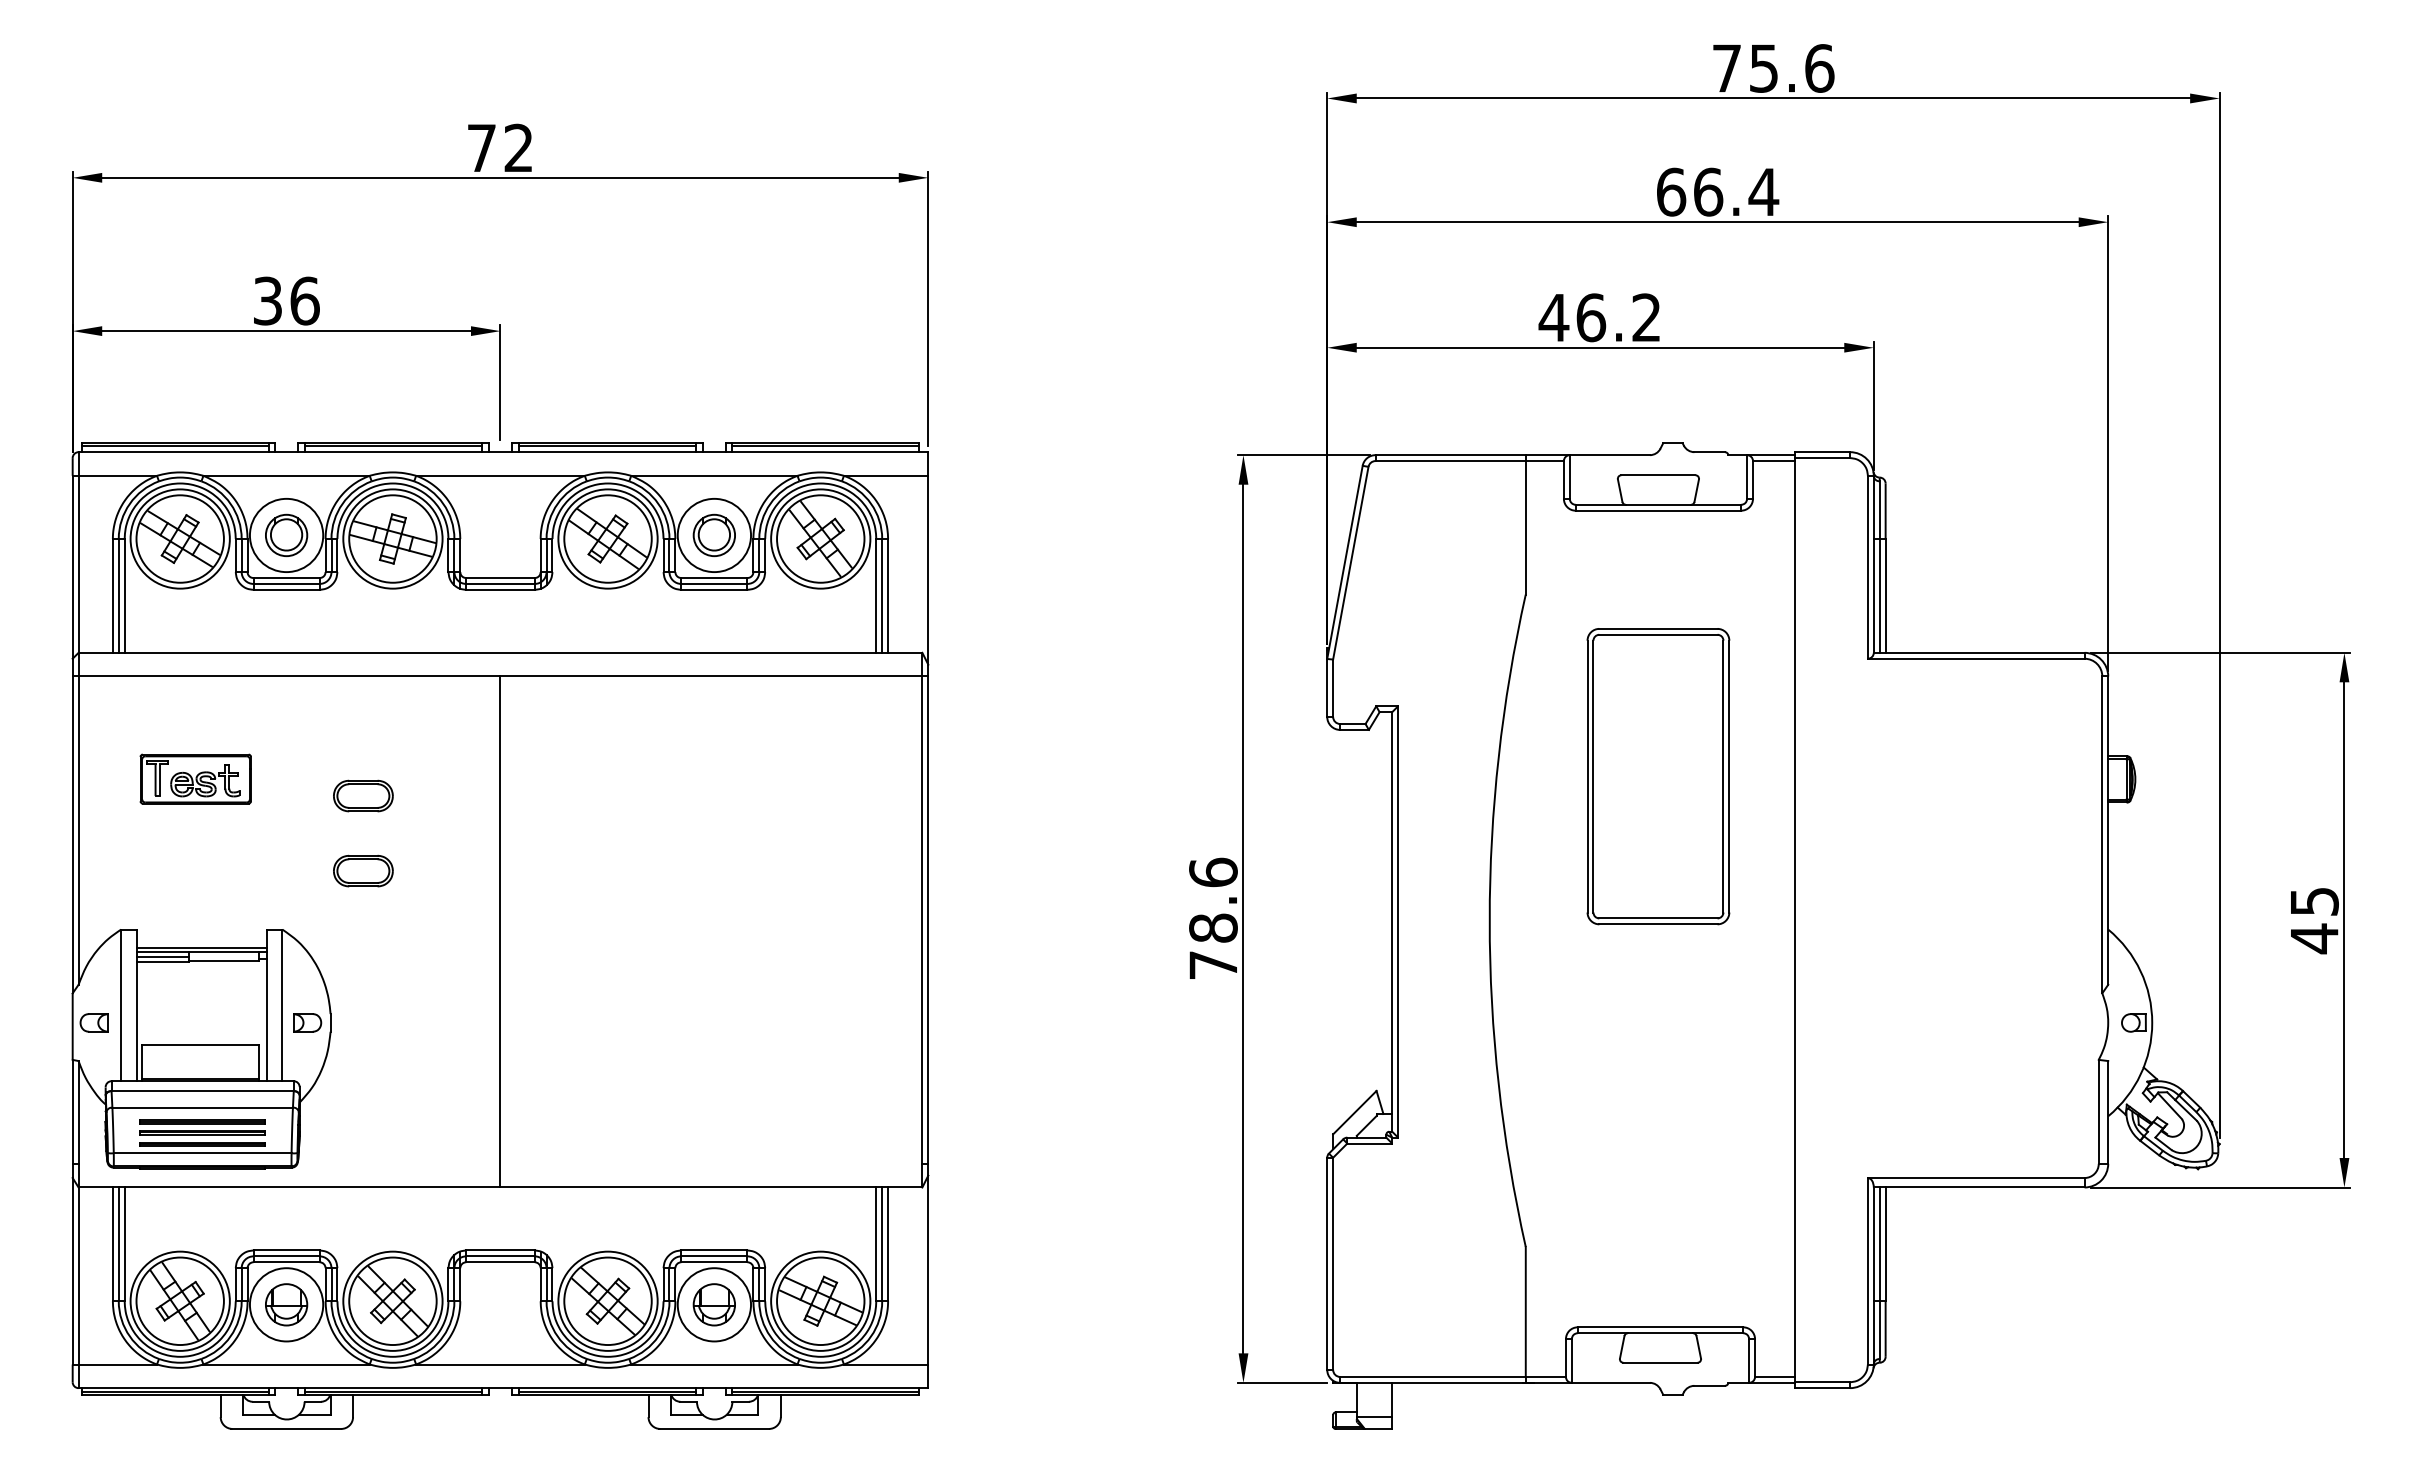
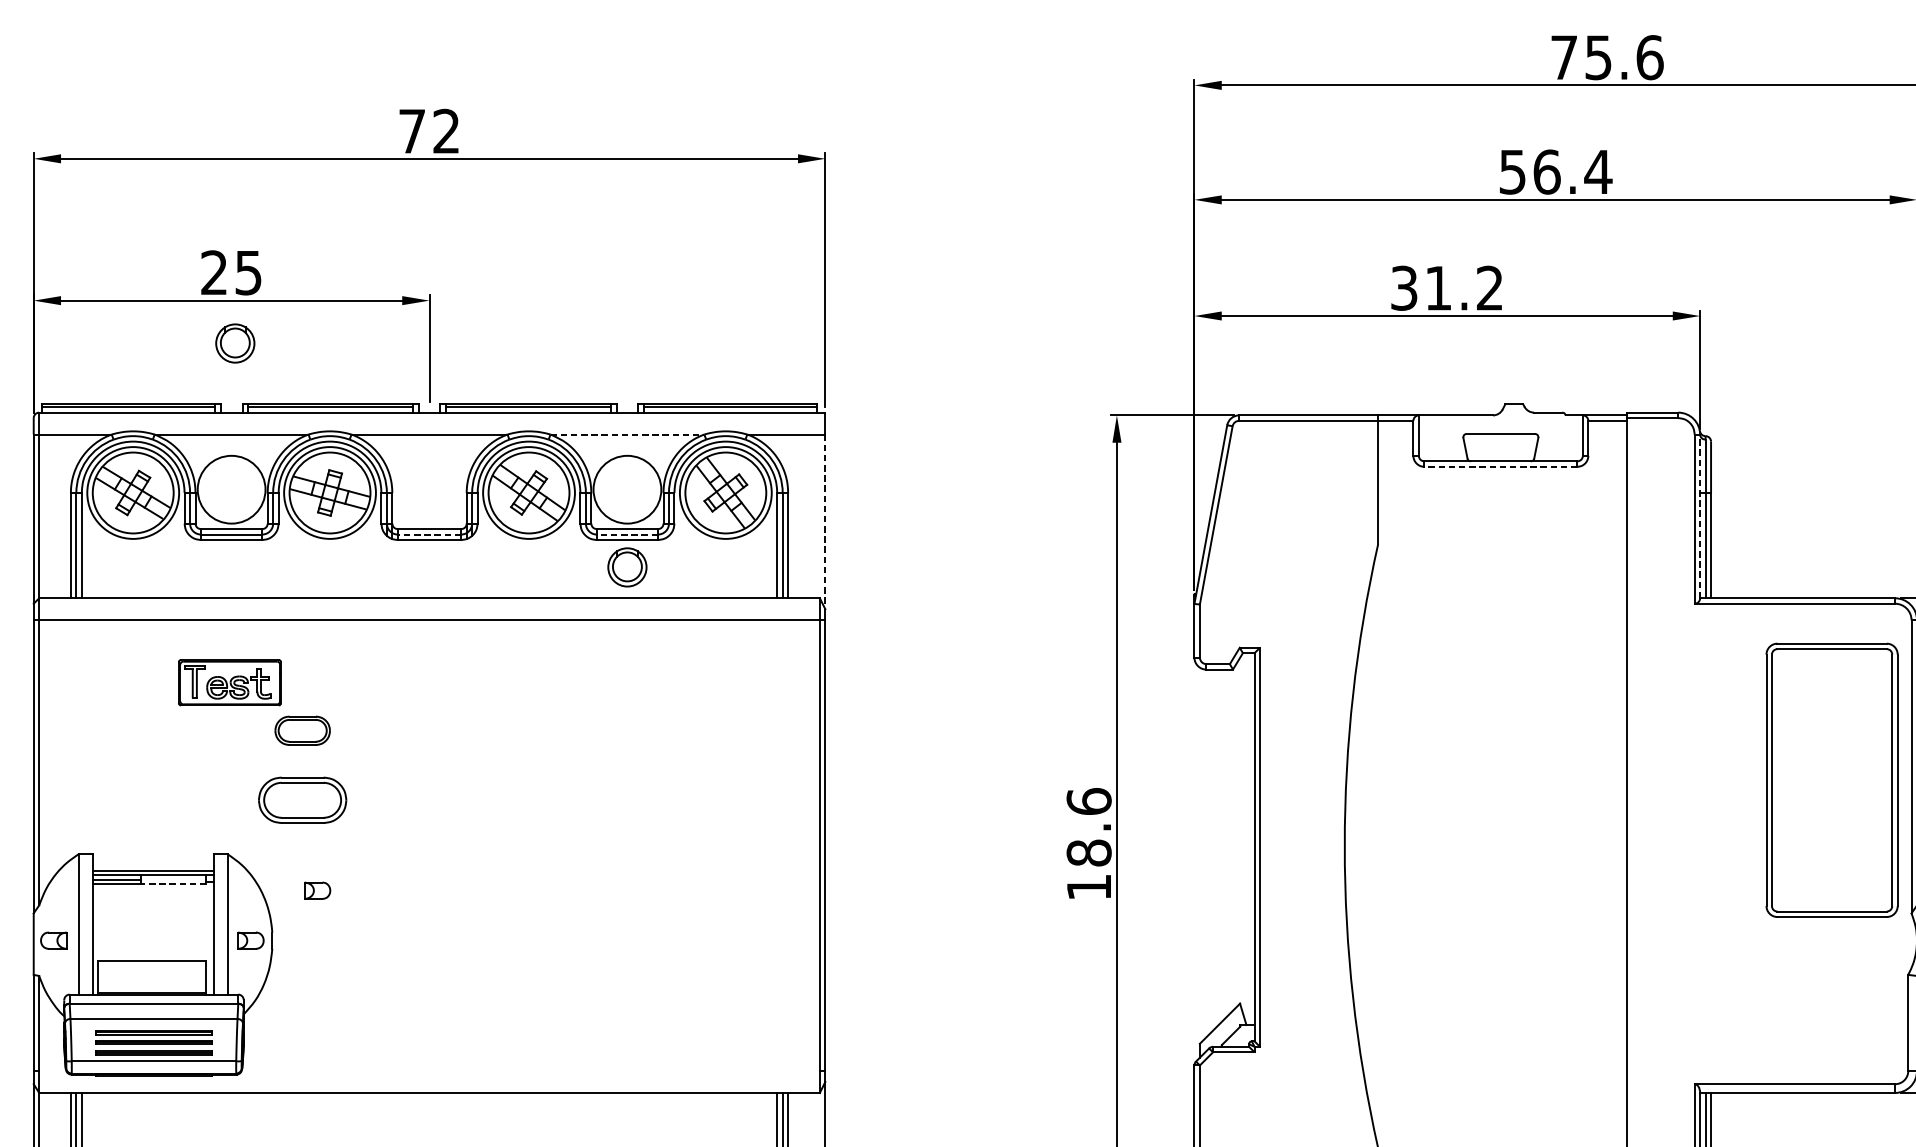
text: (1671, 191) -> (1512, 171), 66.4 -> 56.4
text: (286, 300) -> (231, 272), 36 -> 25
text: (1572, 317) -> (1421, 288), 46.2 -> 31.2
line: (714, 475) -> (627, 434), solid -> dashed
line: (1658, 510) -> (1500, 466), solid -> dashed
part: (286, 535) -> (235, 343), moved
part: (713, 535) -> (626, 567), moved
line: (1873, 564) -> (1699, 516), solid -> dashed
line: (928, 570) -> (825, 522), solid -> dashed
line: (499, 583) -> (428, 534), solid -> dashed
line: (713, 583) -> (626, 534), solid -> dashed
part: (1658, 776) -> (1832, 780), moved
part: (195, 778) -> (229, 682), moved
part: (363, 870) -> (302, 799), size x1.6
line: (500, 931) -> (429, 856), removed
line: (223, 961) -> (173, 883), solid -> dashed
text: (1212, 964) -> (1088, 886), 78.6 -> 18.6
part: (379, 968) -> (317, 890), added

